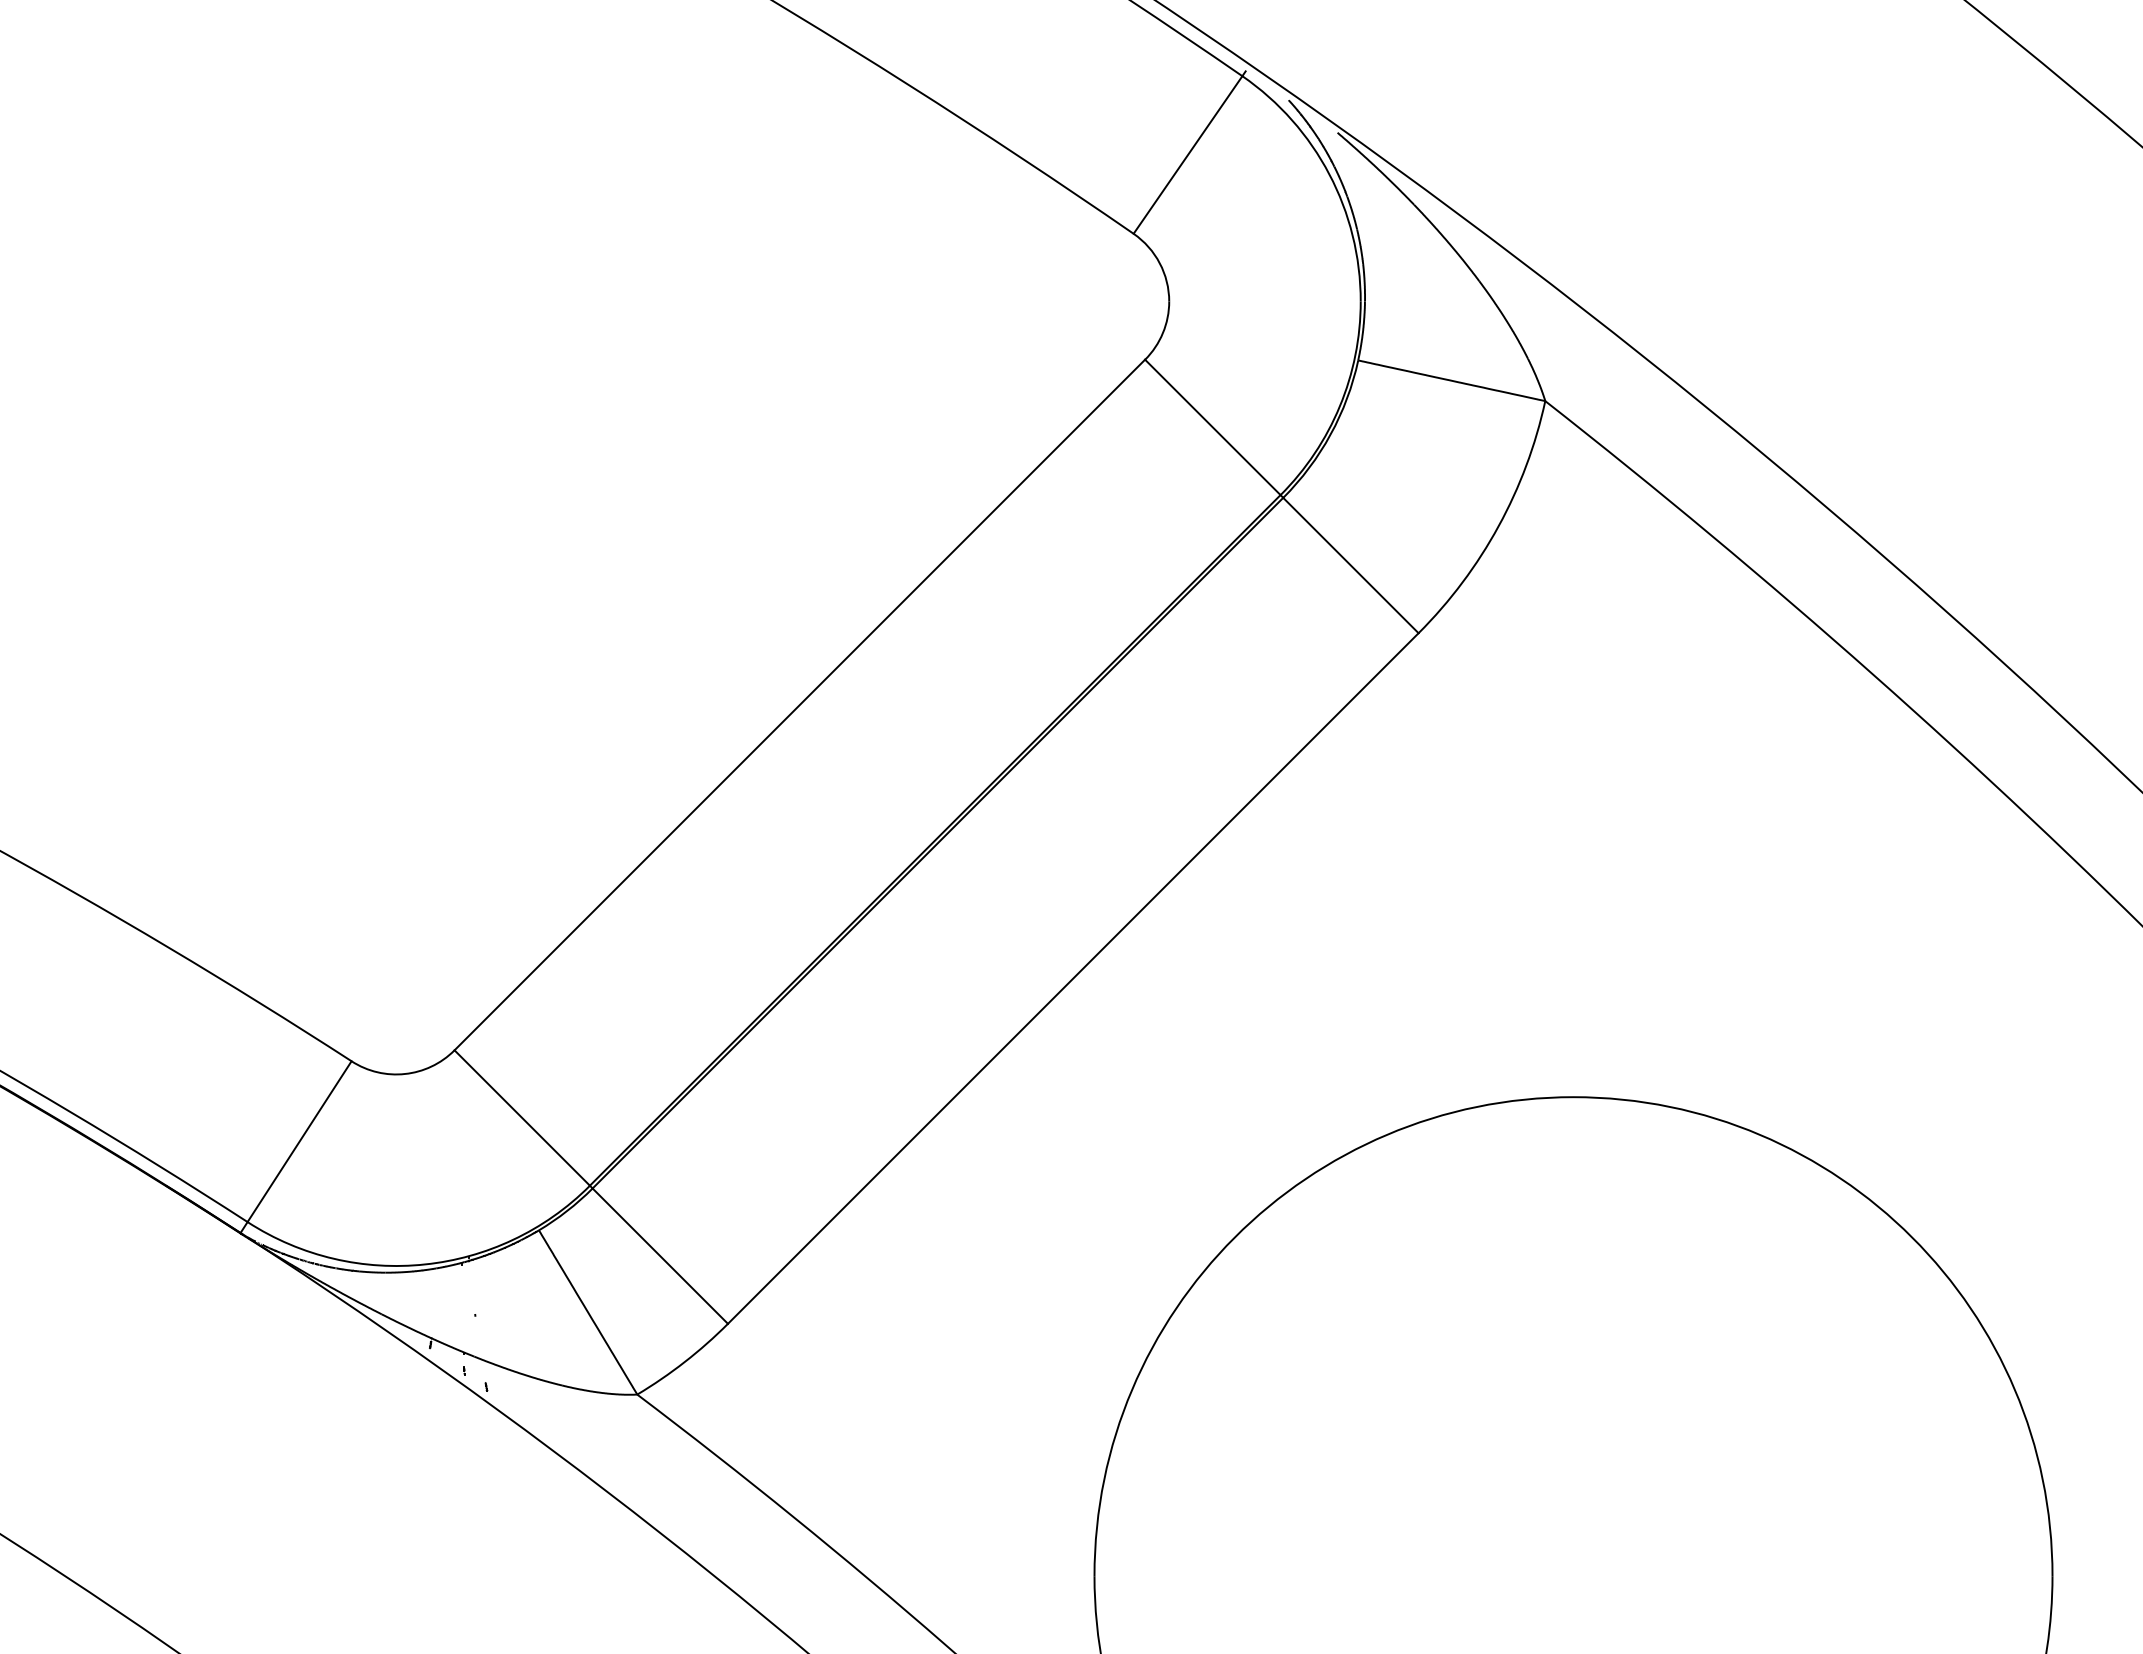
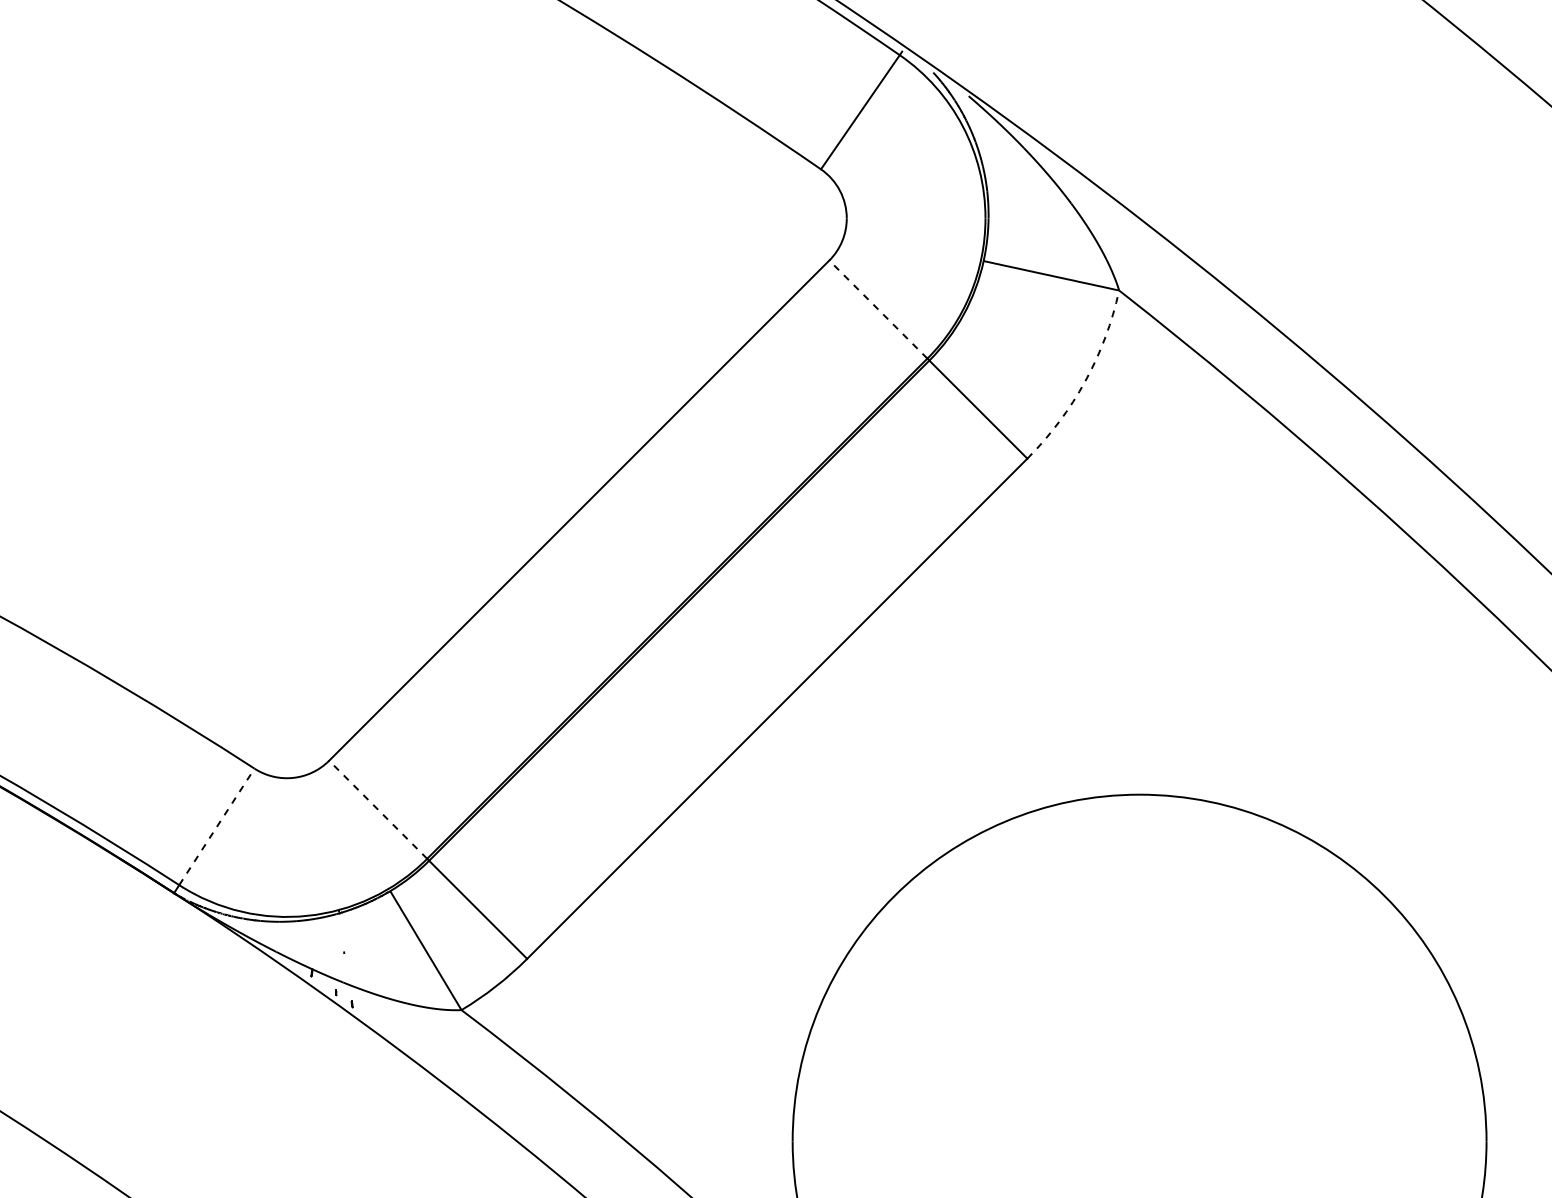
line: (1212, 427) -> (878, 309), solid -> dashed
arc: (1498, 526) -> (1085, 381), solid -> dashed
line: (522, 1118) -> (378, 810), solid -> dashed
line: (299, 1141) -> (216, 826), solid -> dashed

